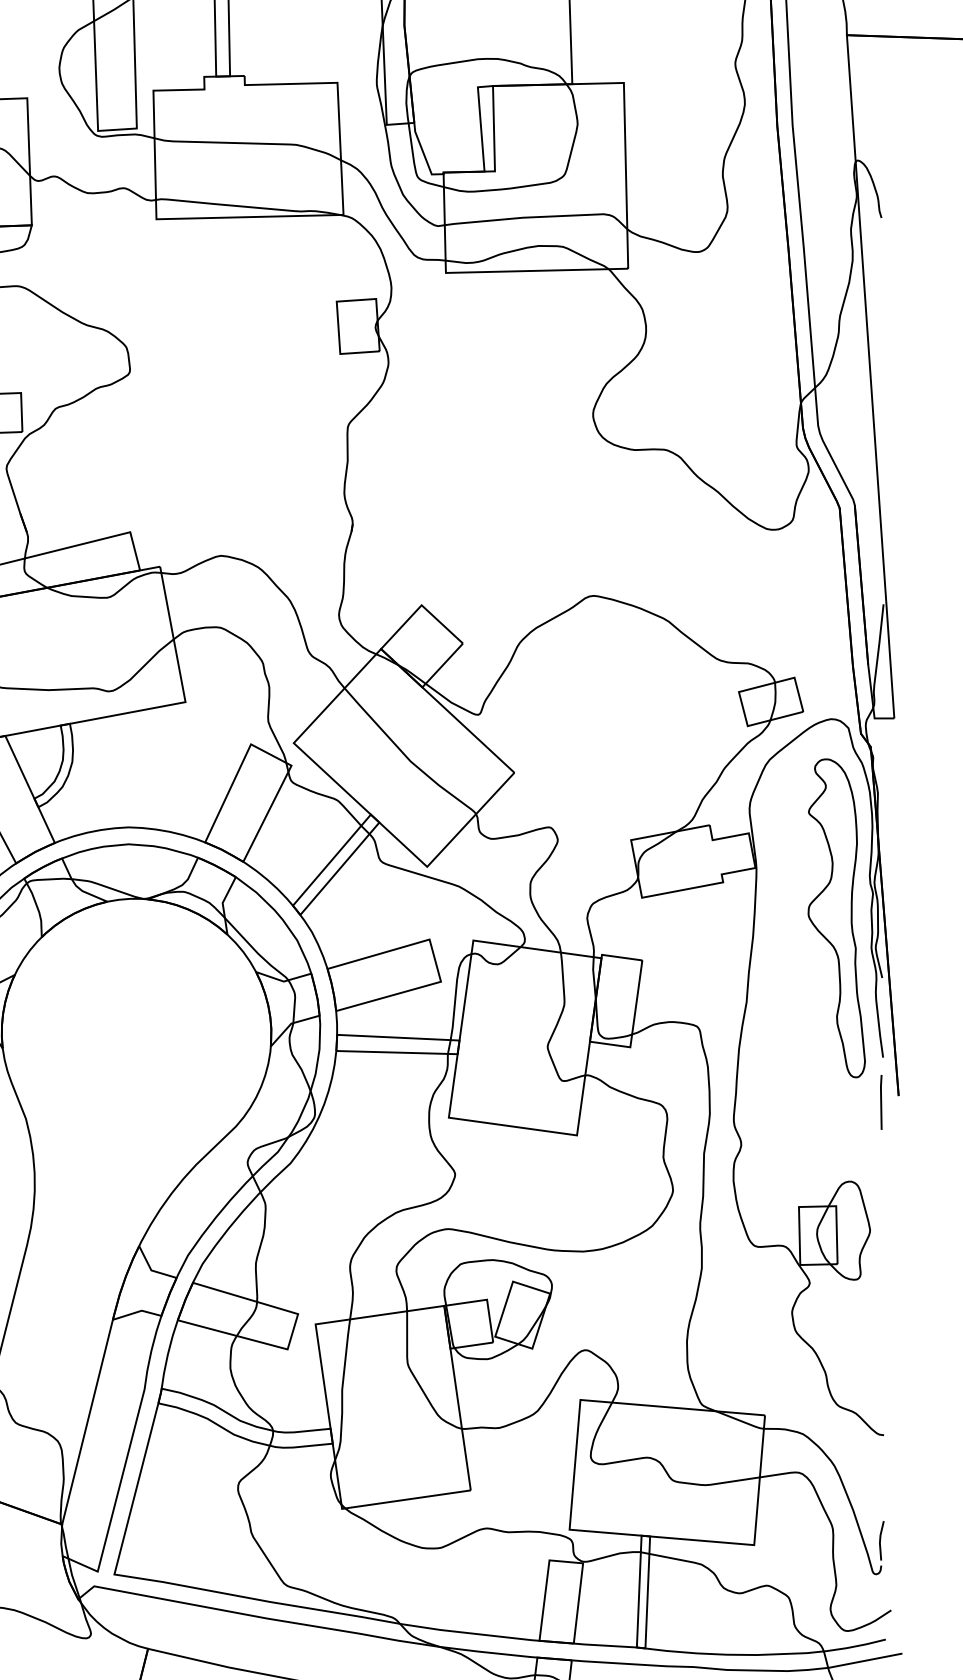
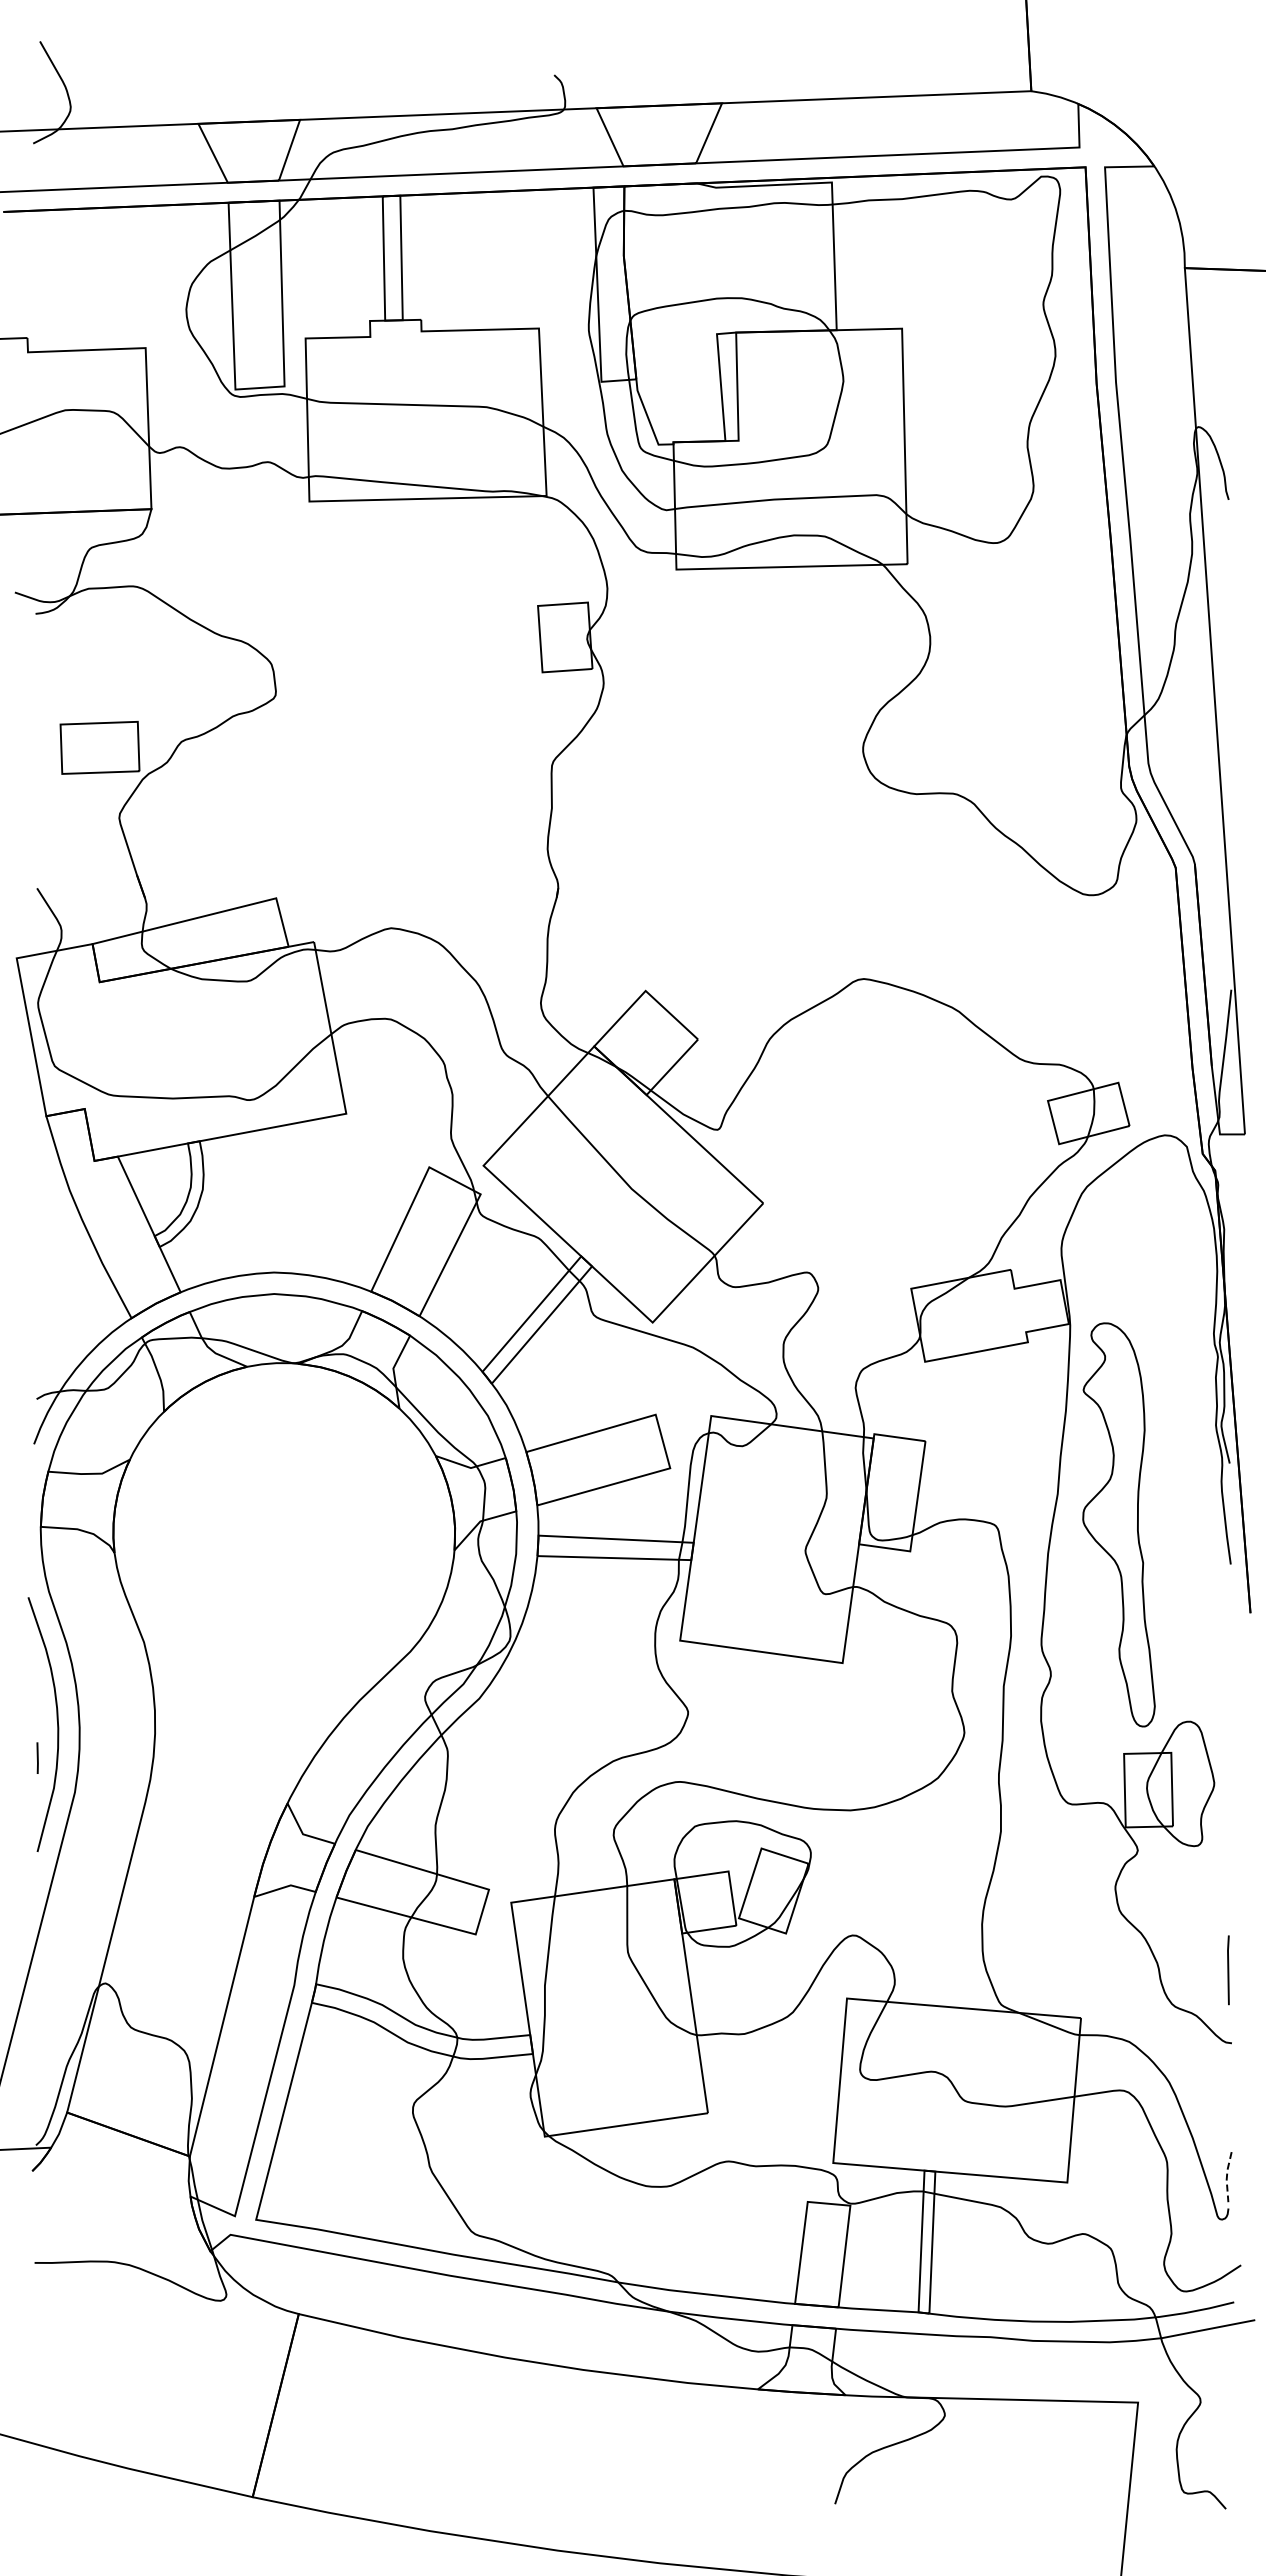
part: (836, 918) -> (1118, 1524), moved
line: (881, 1102) -> (1228, 1970), moved
line: (879, 1541) -> (1226, 2177), solid -> dashed

